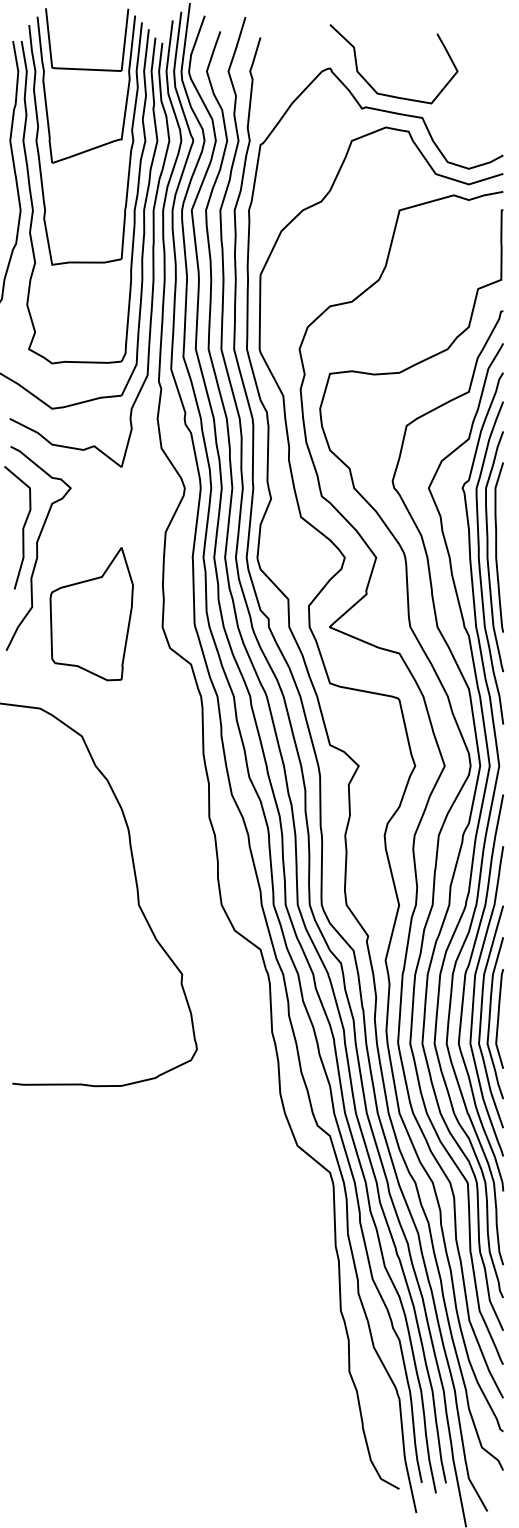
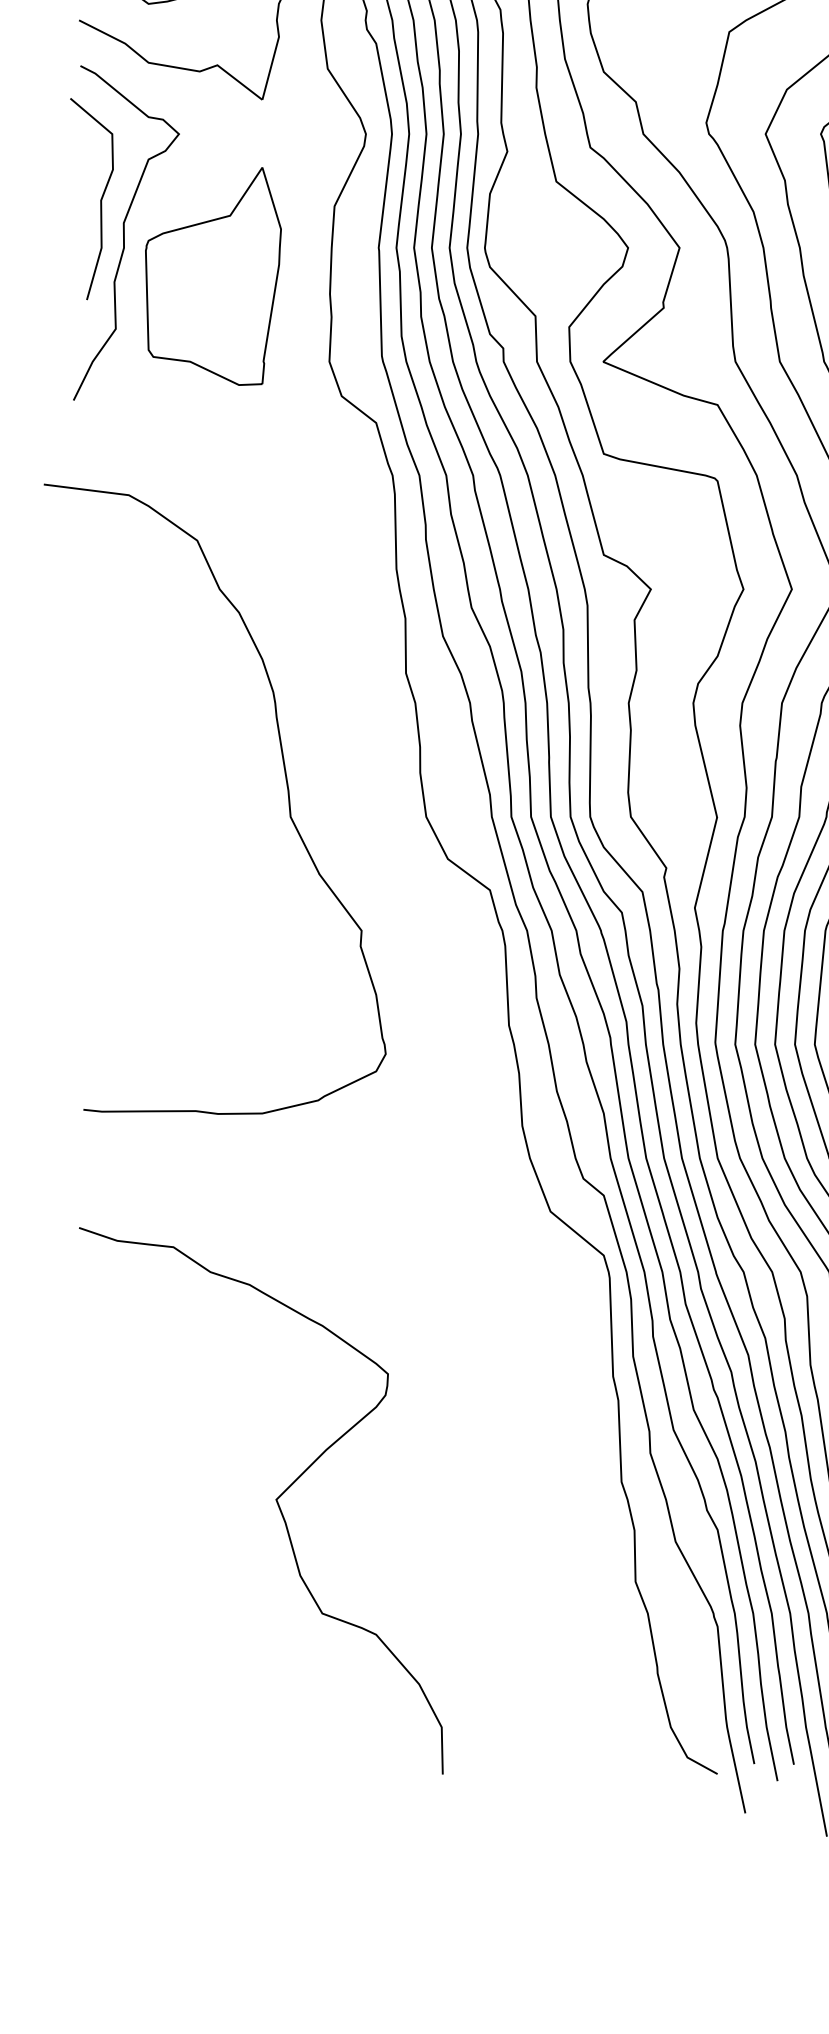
part: (91, 614) -> (212, 277), moved
curve: (129, 1322) -> (275, 1501), added

